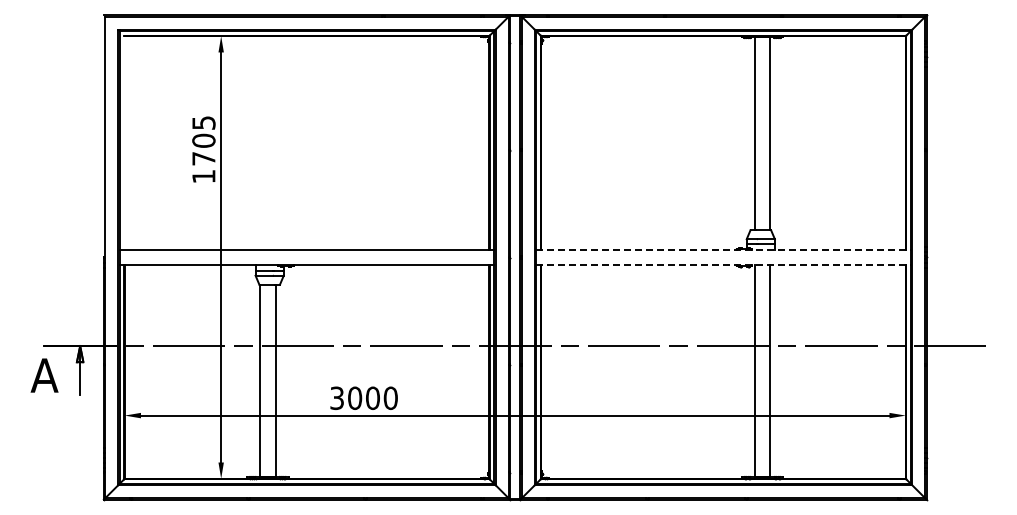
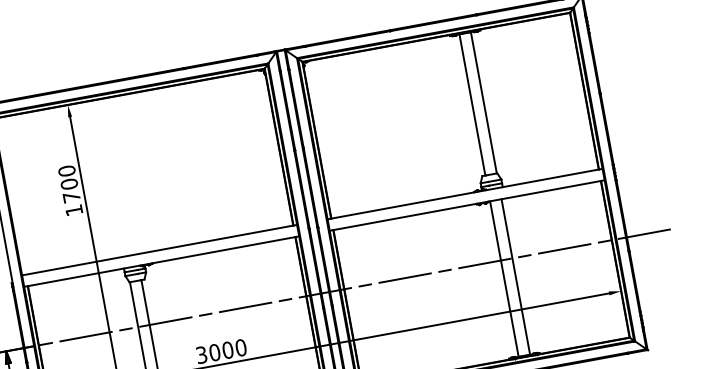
text: (203, 122) -> (66, 170), 1705 -> 1700
line: (724, 249) -> (465, 193), dashed -> solid
line: (724, 265) -> (467, 205), dashed -> solid

